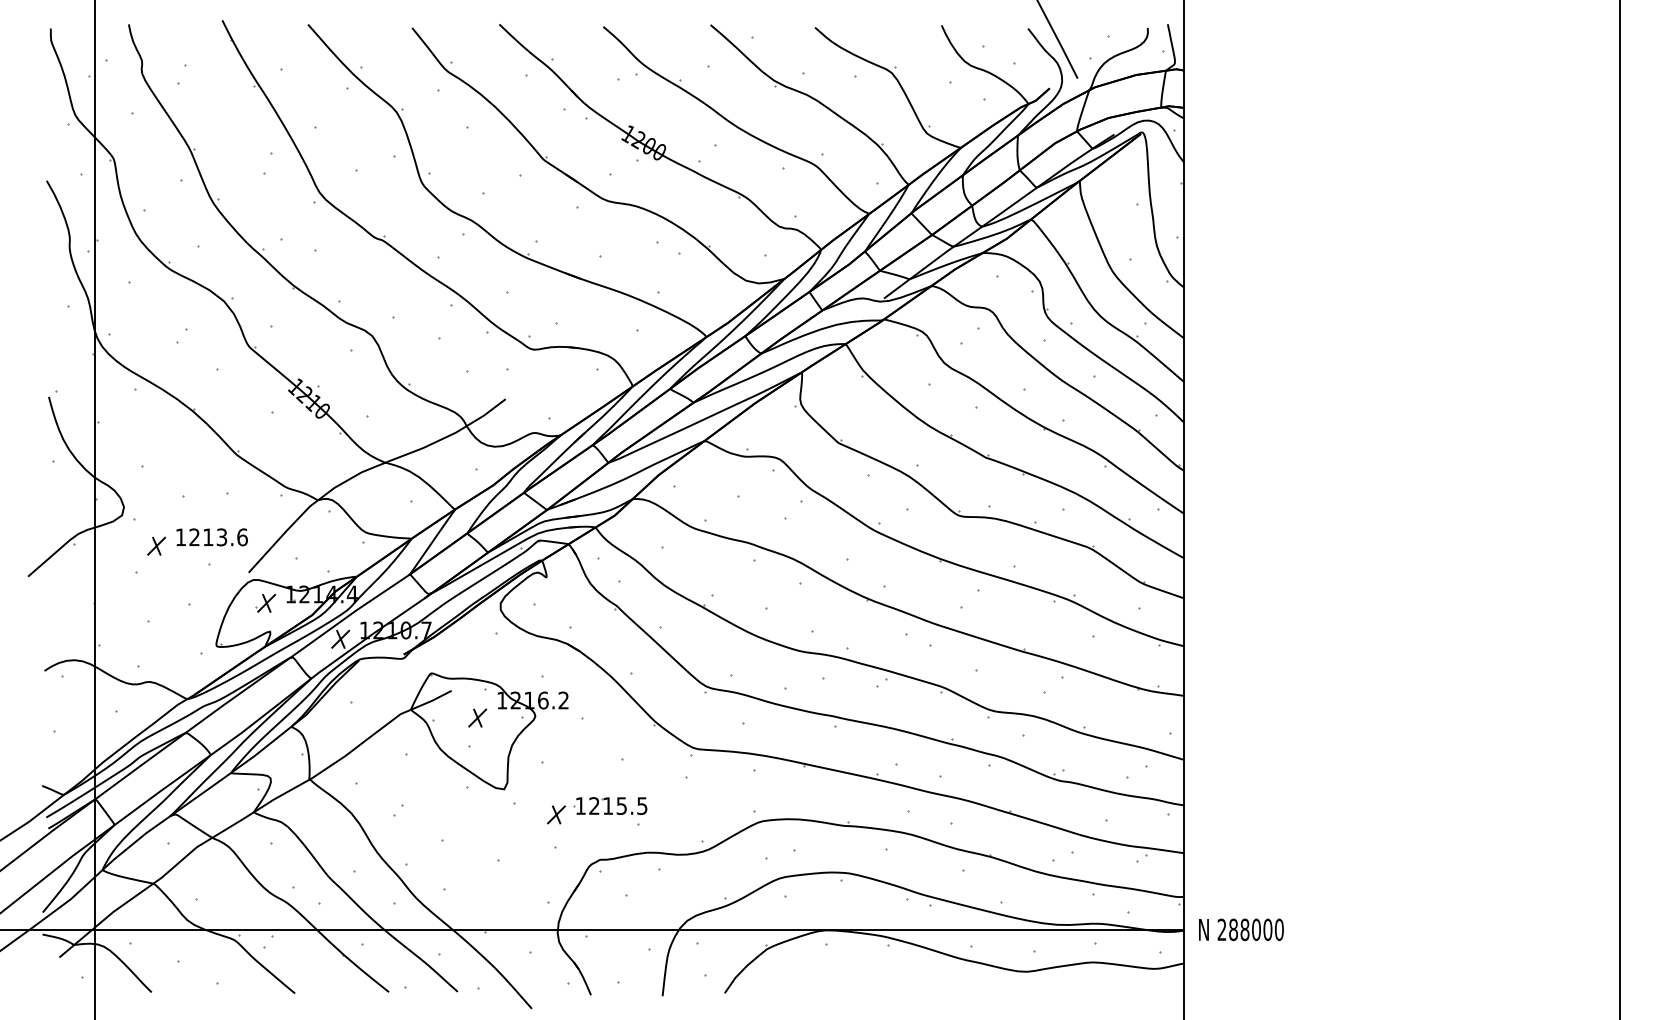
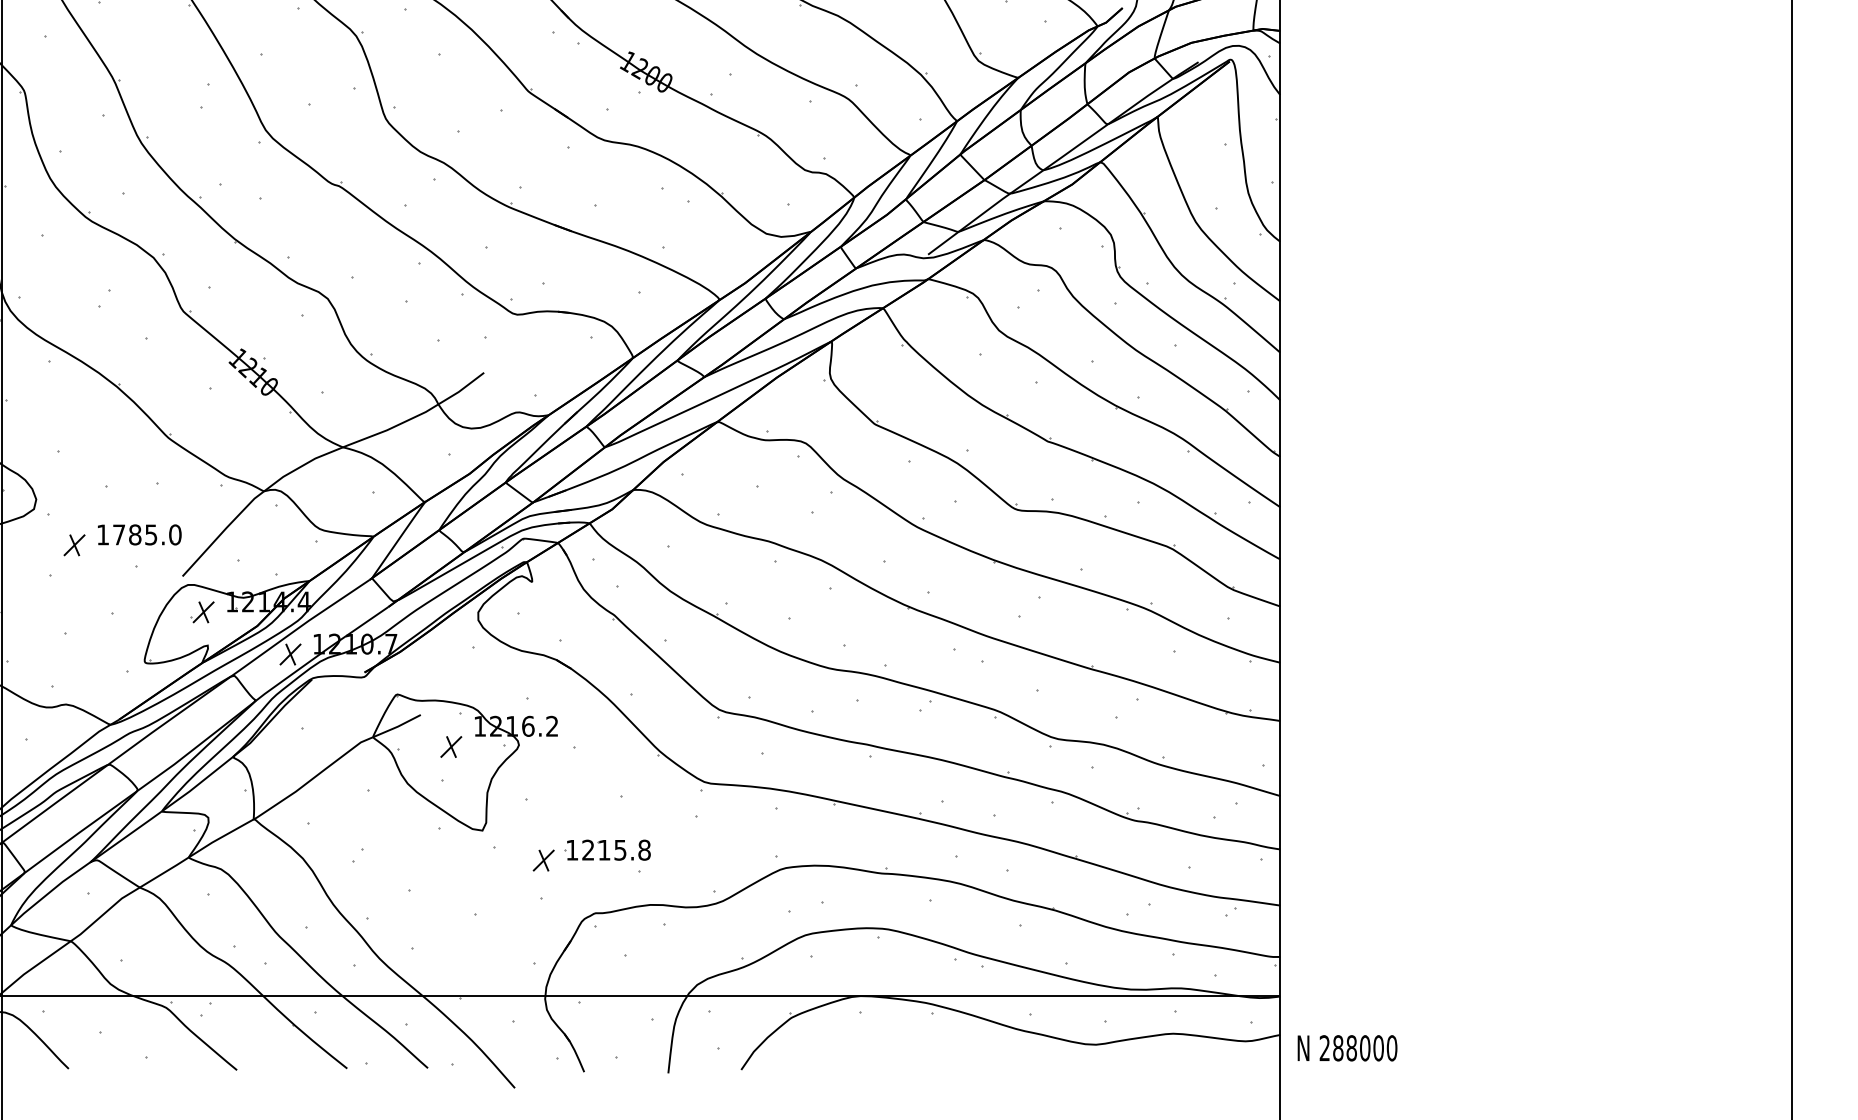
text: (218, 537) -> (147, 535), 1213.6 -> 1785.0
text: (642, 805) -> (644, 849), 1215.5 -> 1215.8
text: (1241, 929) -> (1347, 1047), moved

